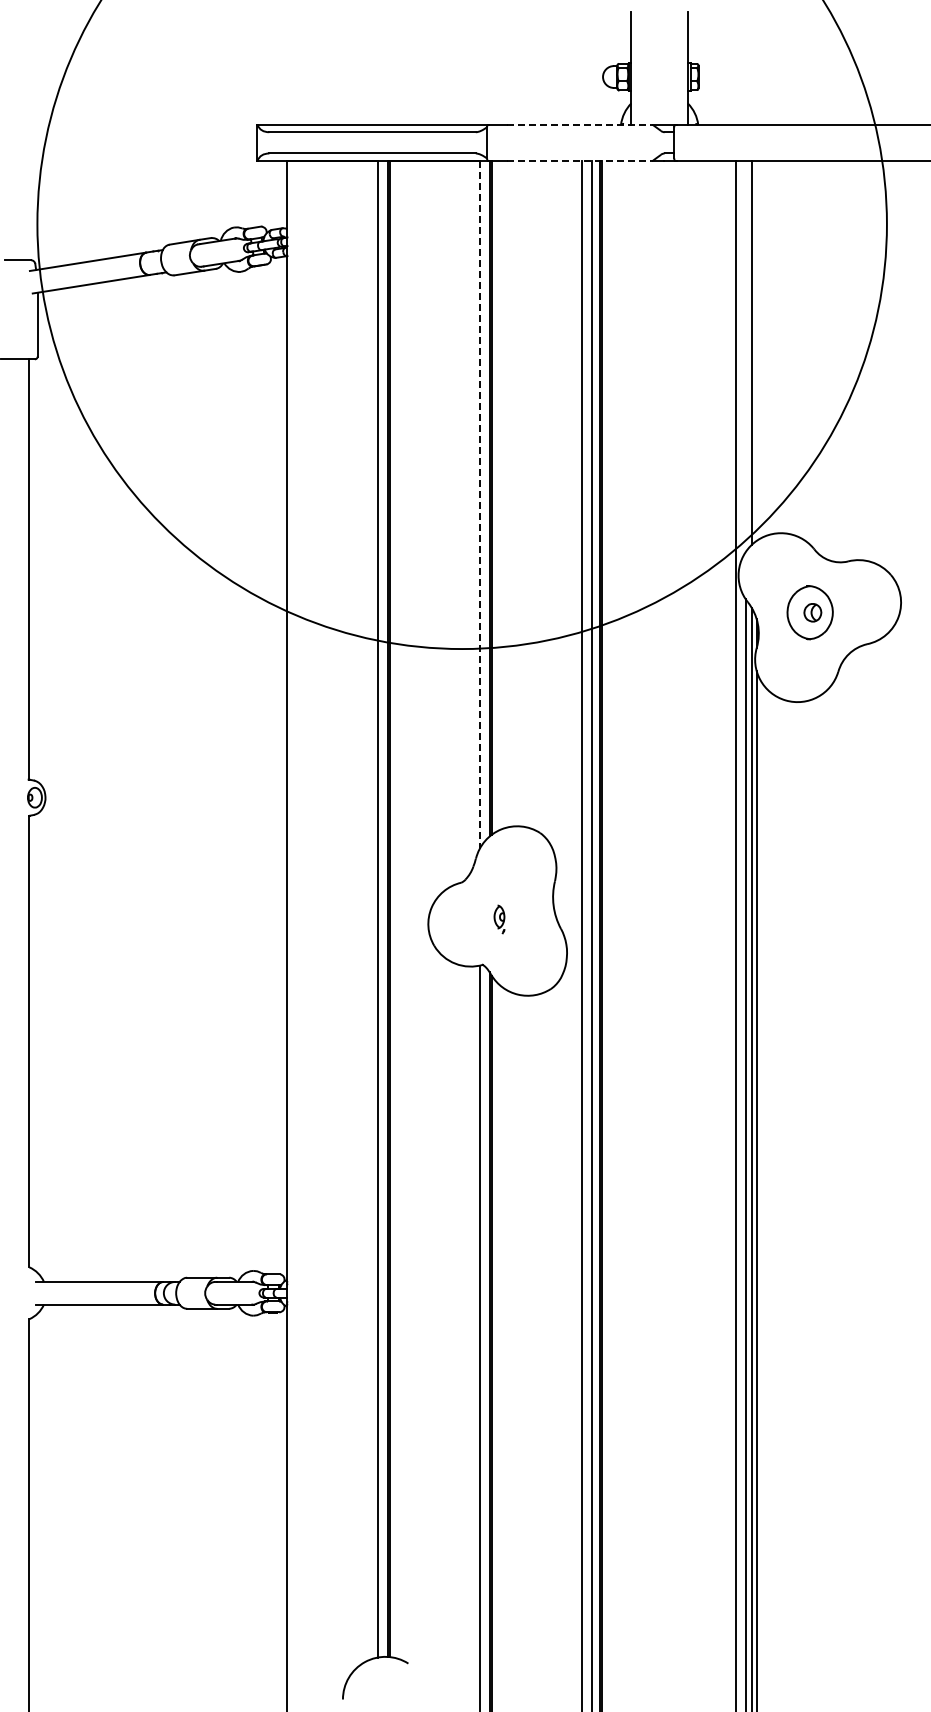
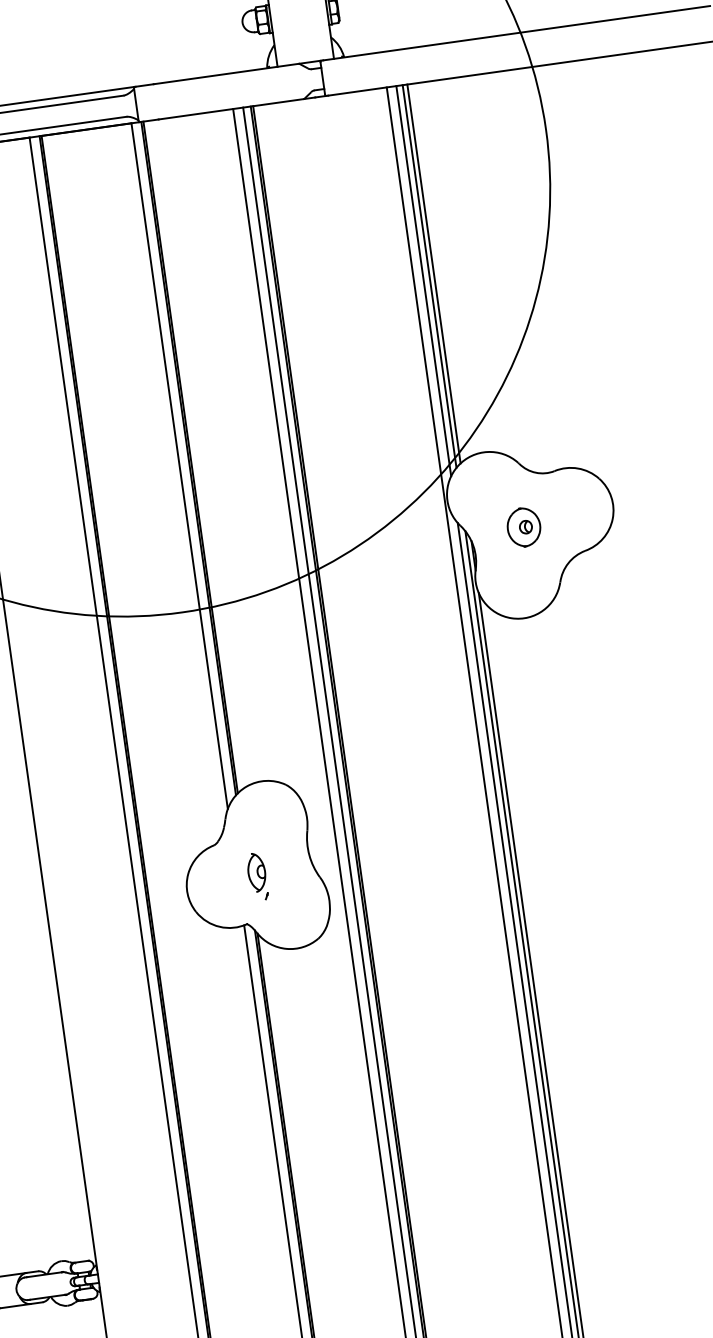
line: (580, 125) -> (226, 74), dashed -> solid
line: (580, 160) -> (231, 109), dashed -> solid
line: (756, 350) -> (433, 273), added
line: (745, 356) -> (423, 281), added
line: (479, 505) -> (179, 466), dashed -> solid
part: (810, 612) -> (524, 527), size x0.71
part: (499, 919) -> (257, 876), size x1.67

